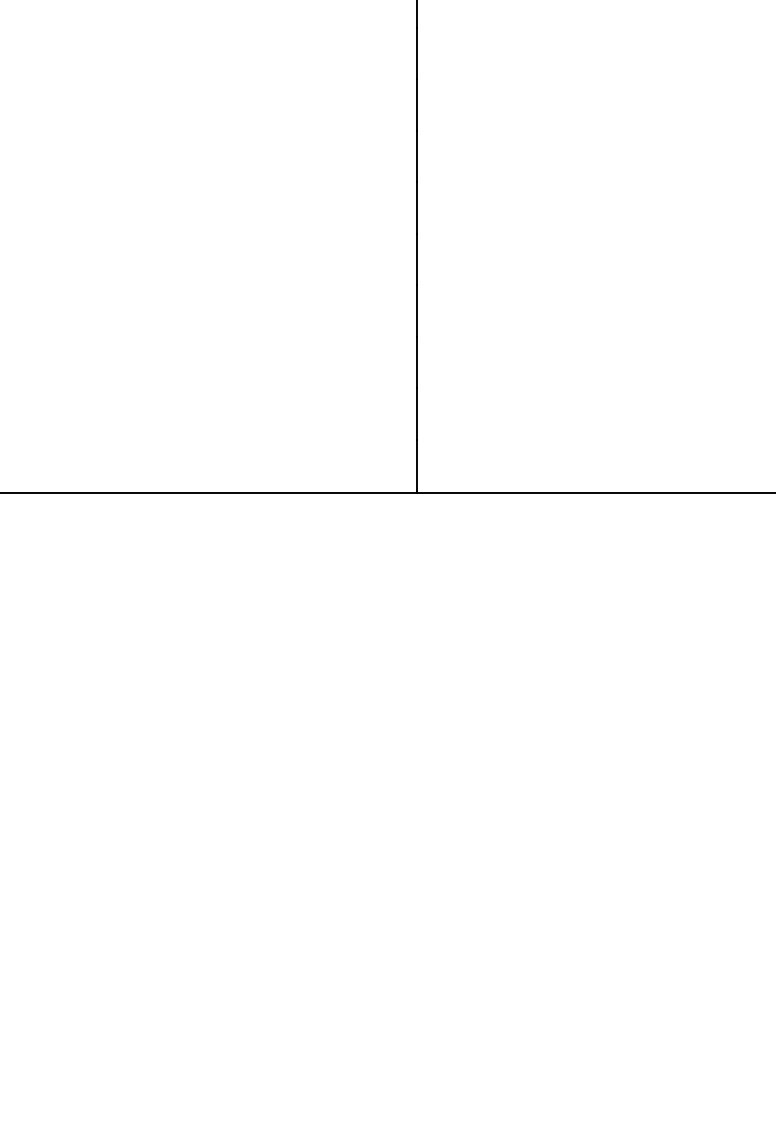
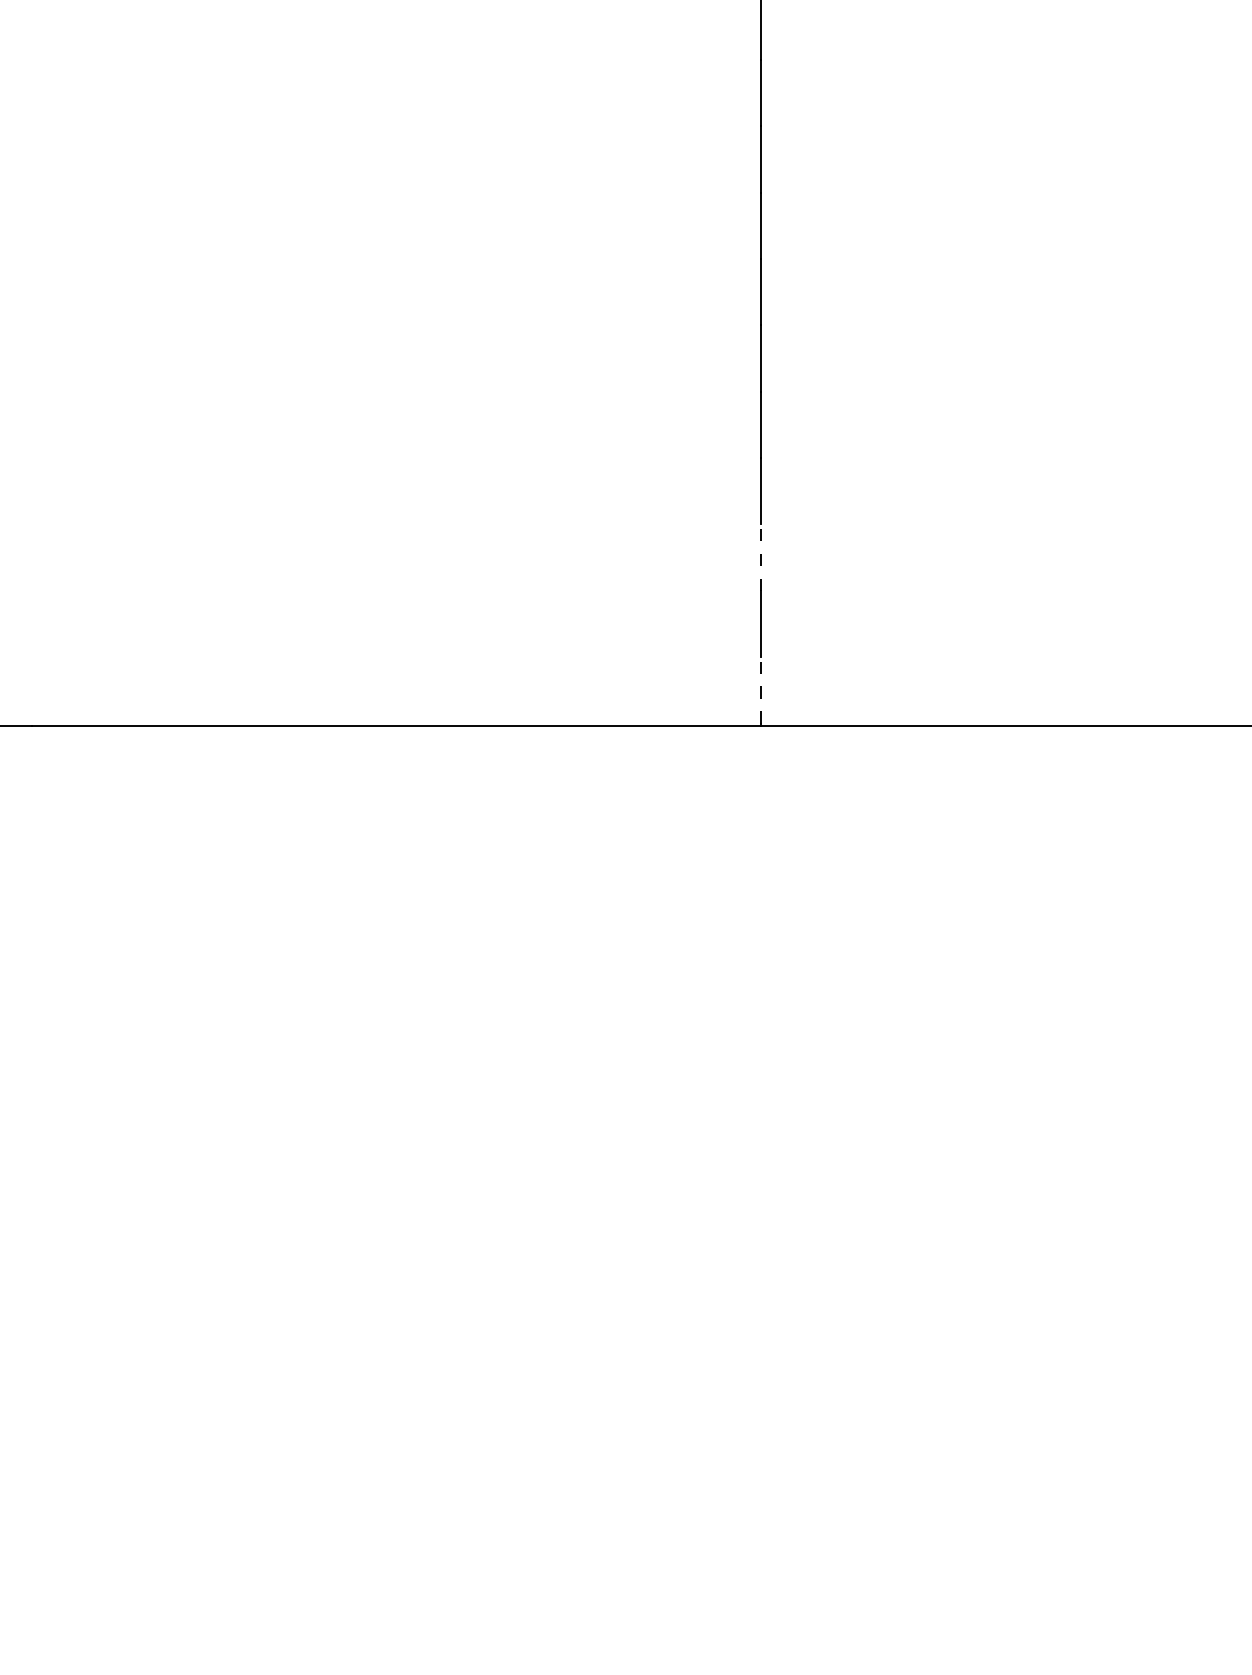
line: (417, 362) -> (760, 557), solid -> dashed
line: (417, 464) -> (760, 689), solid -> dashed

